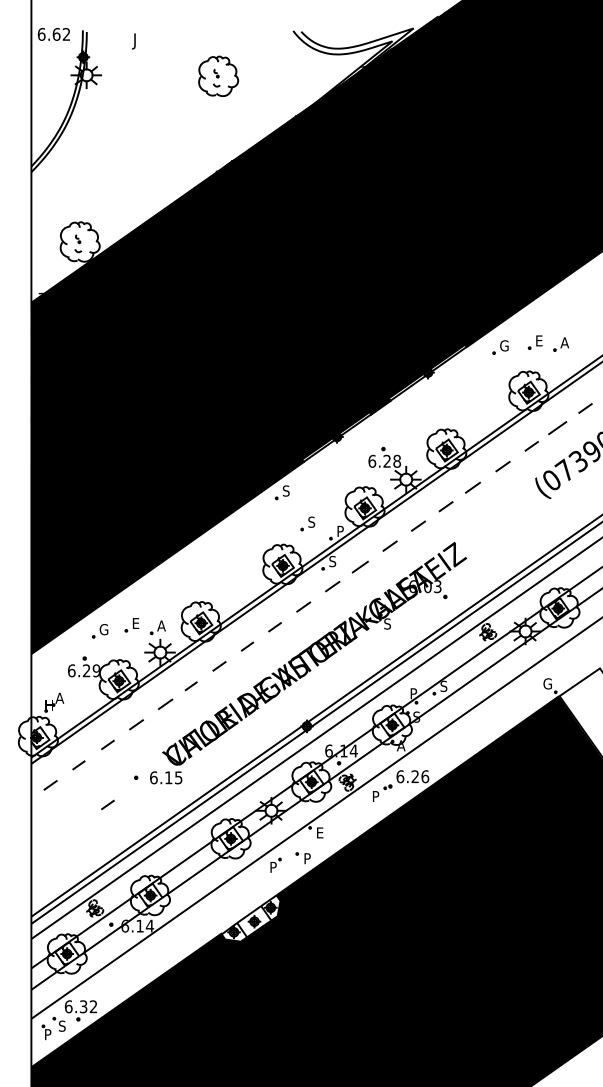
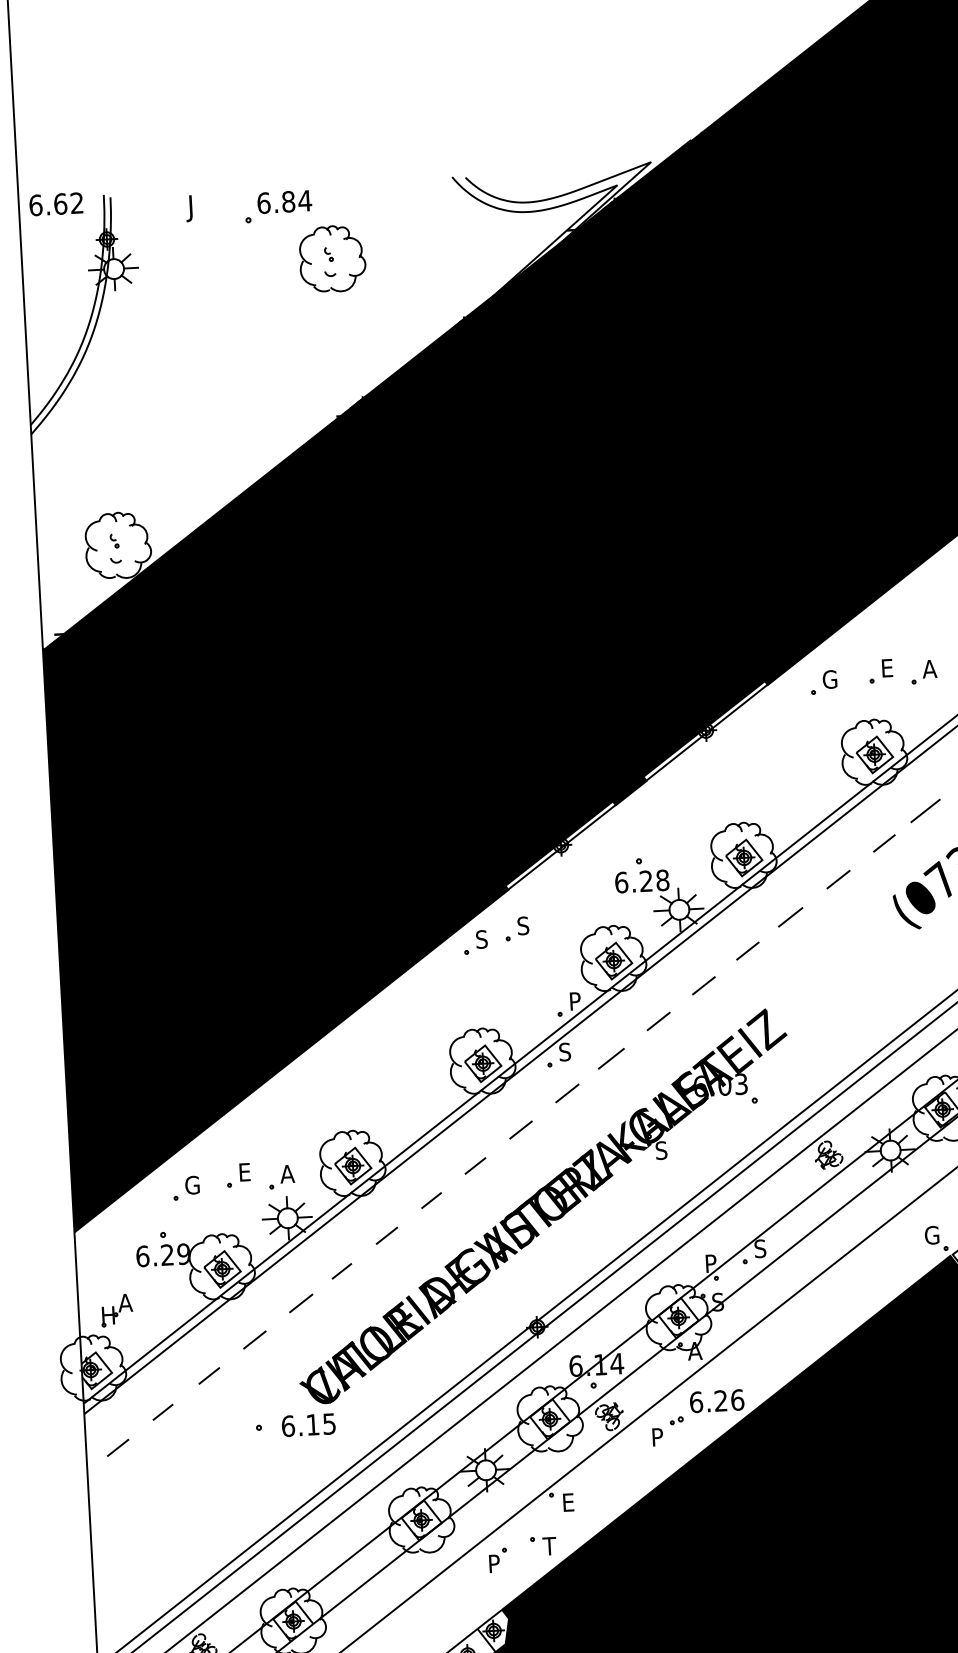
part: (187, 43) -> (278, 207), added
part: (307, 523) -> (516, 928), moved
line: (107, 804) -> (213, 1474), removed
text: (307, 858) -> (549, 1546), P -> T

